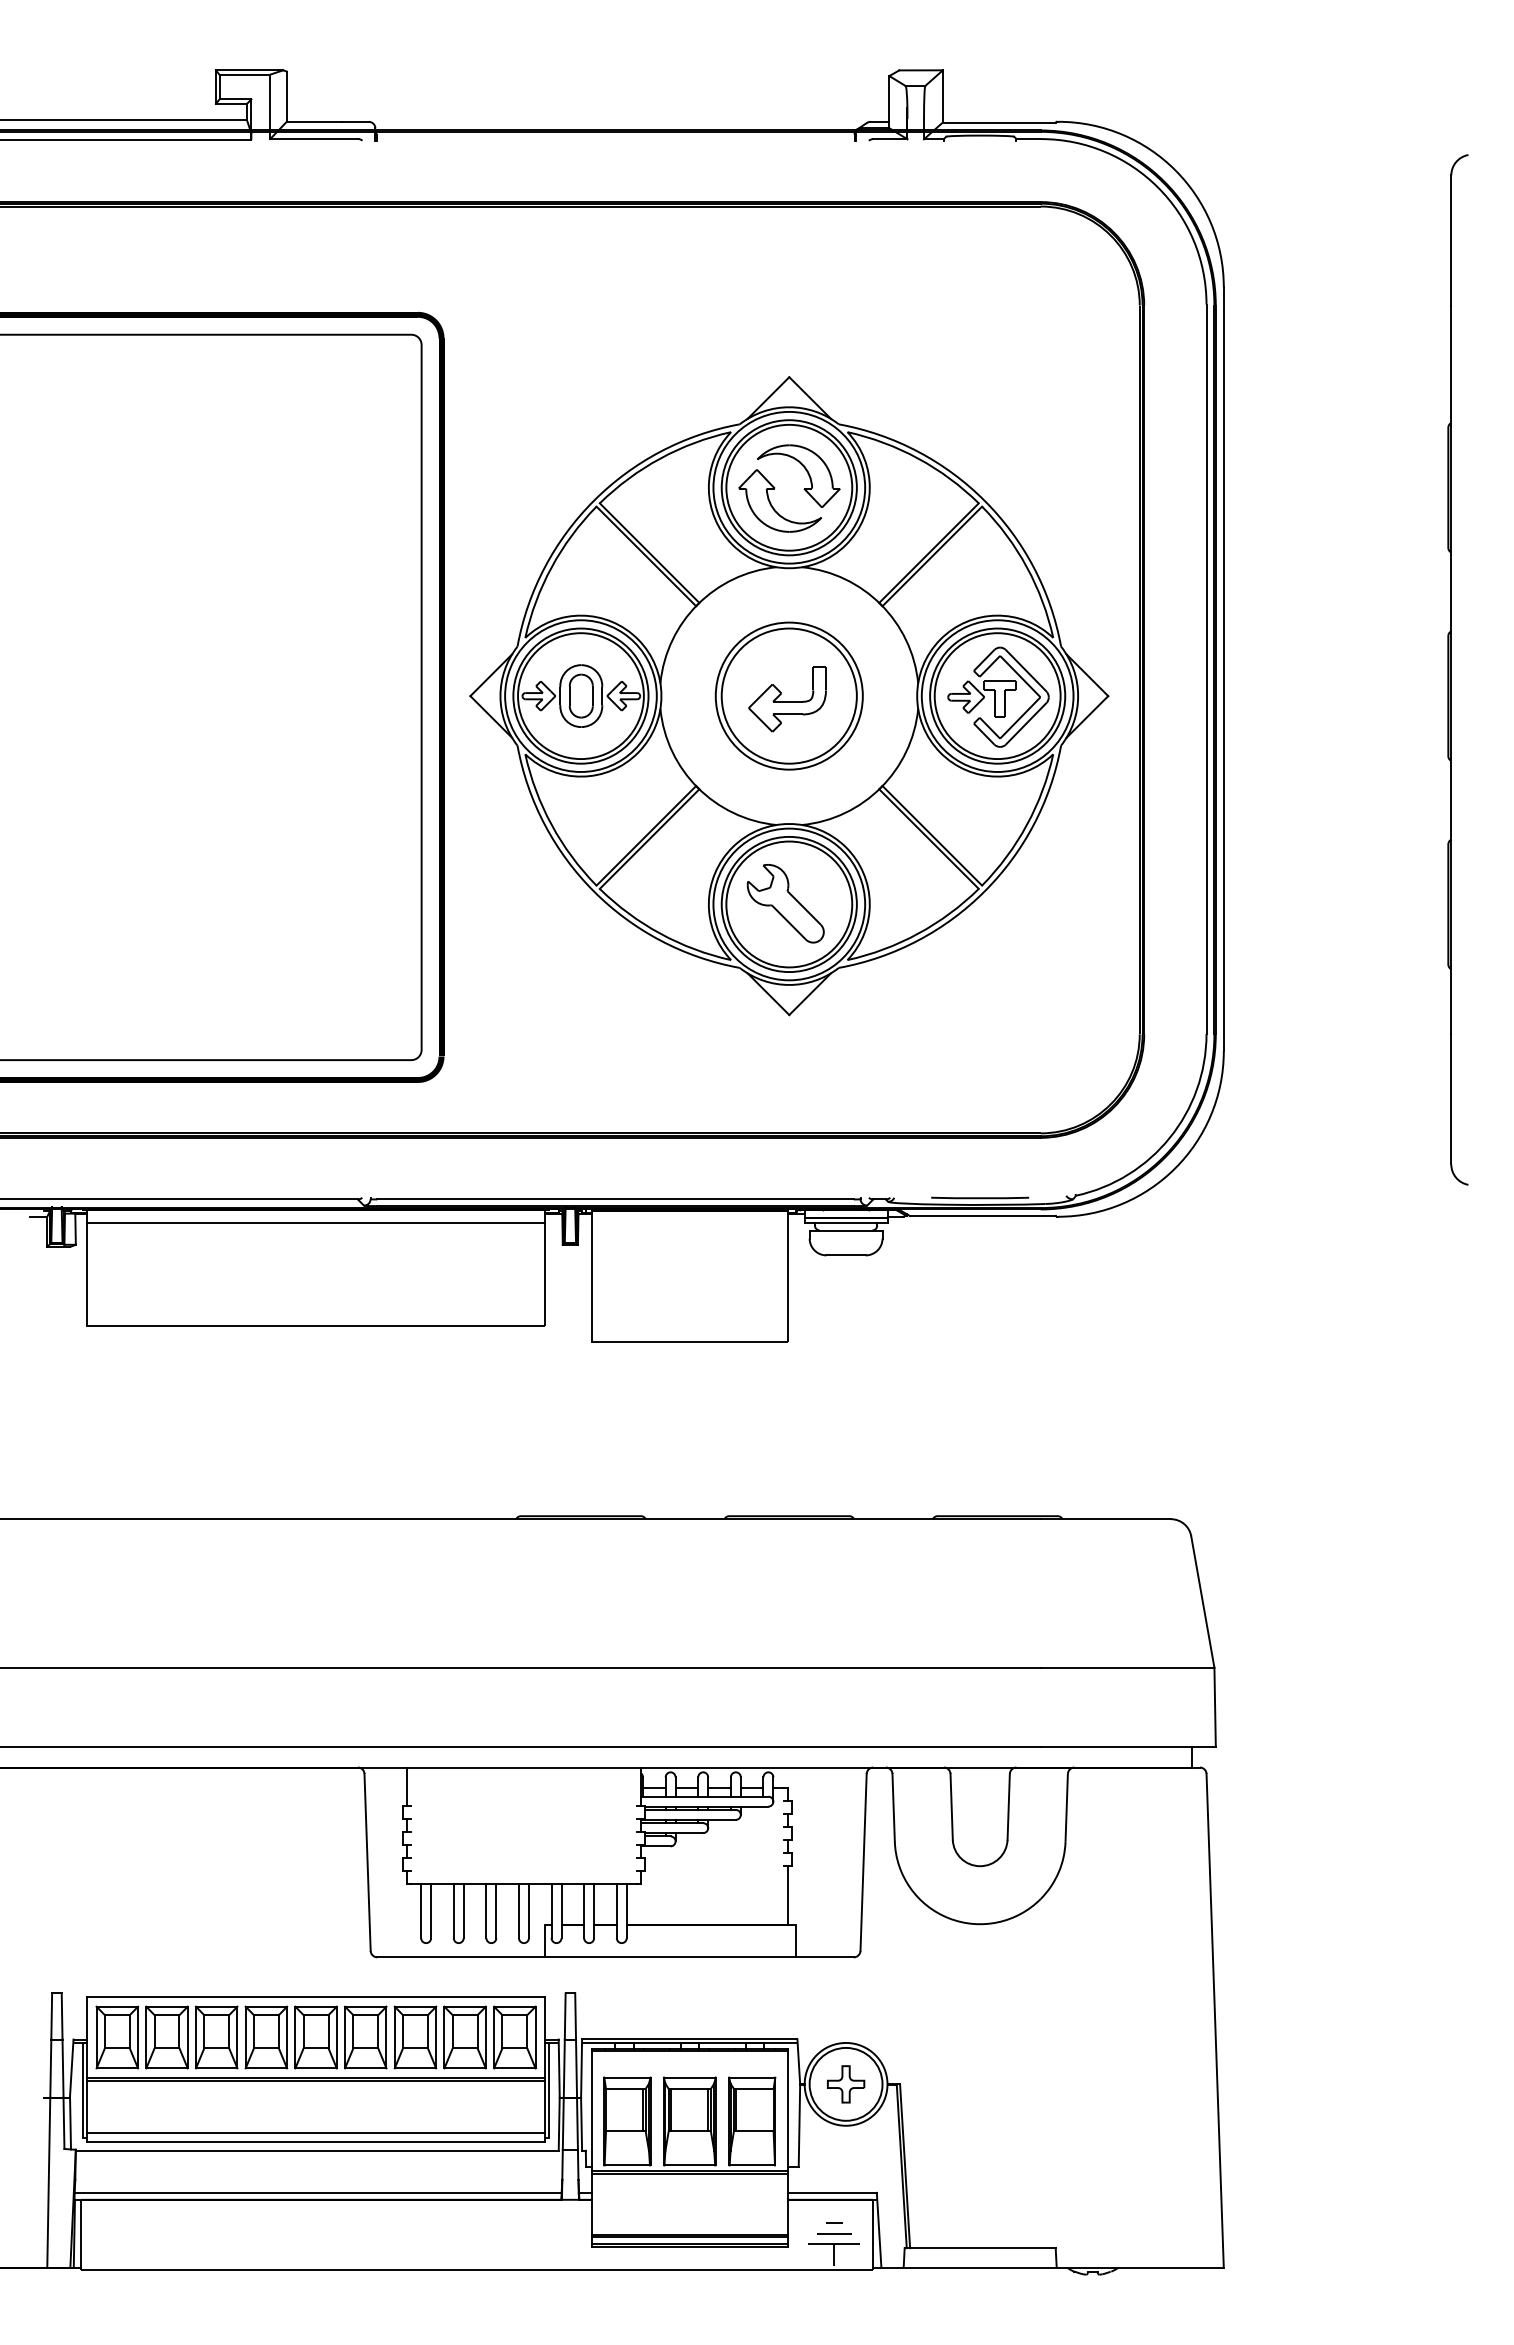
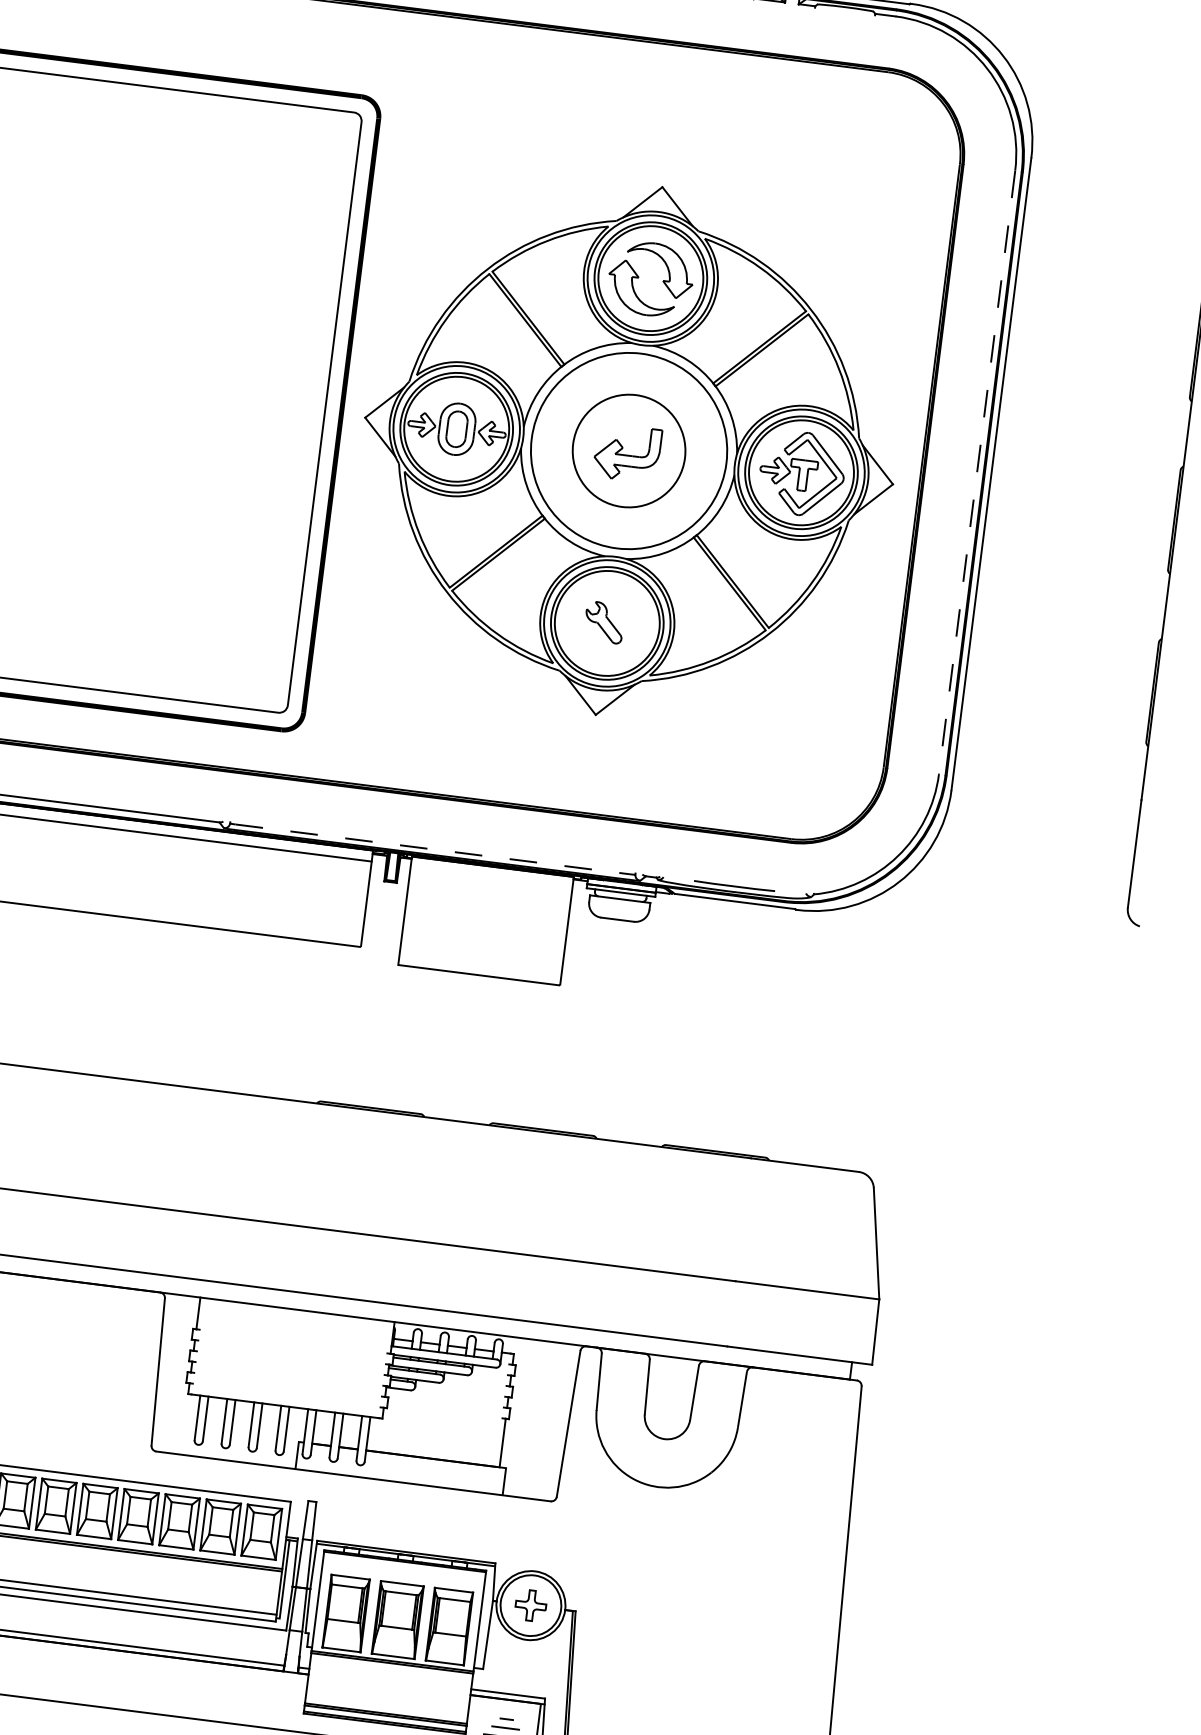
line: (1206, 669) -> (977, 472), solid -> dashed
circle: (788, 695) -> (628, 450), size x1.6
part: (785, 903) -> (604, 622), size x0.6
line: (616, 1199) -> (433, 849), solid -> dashed

